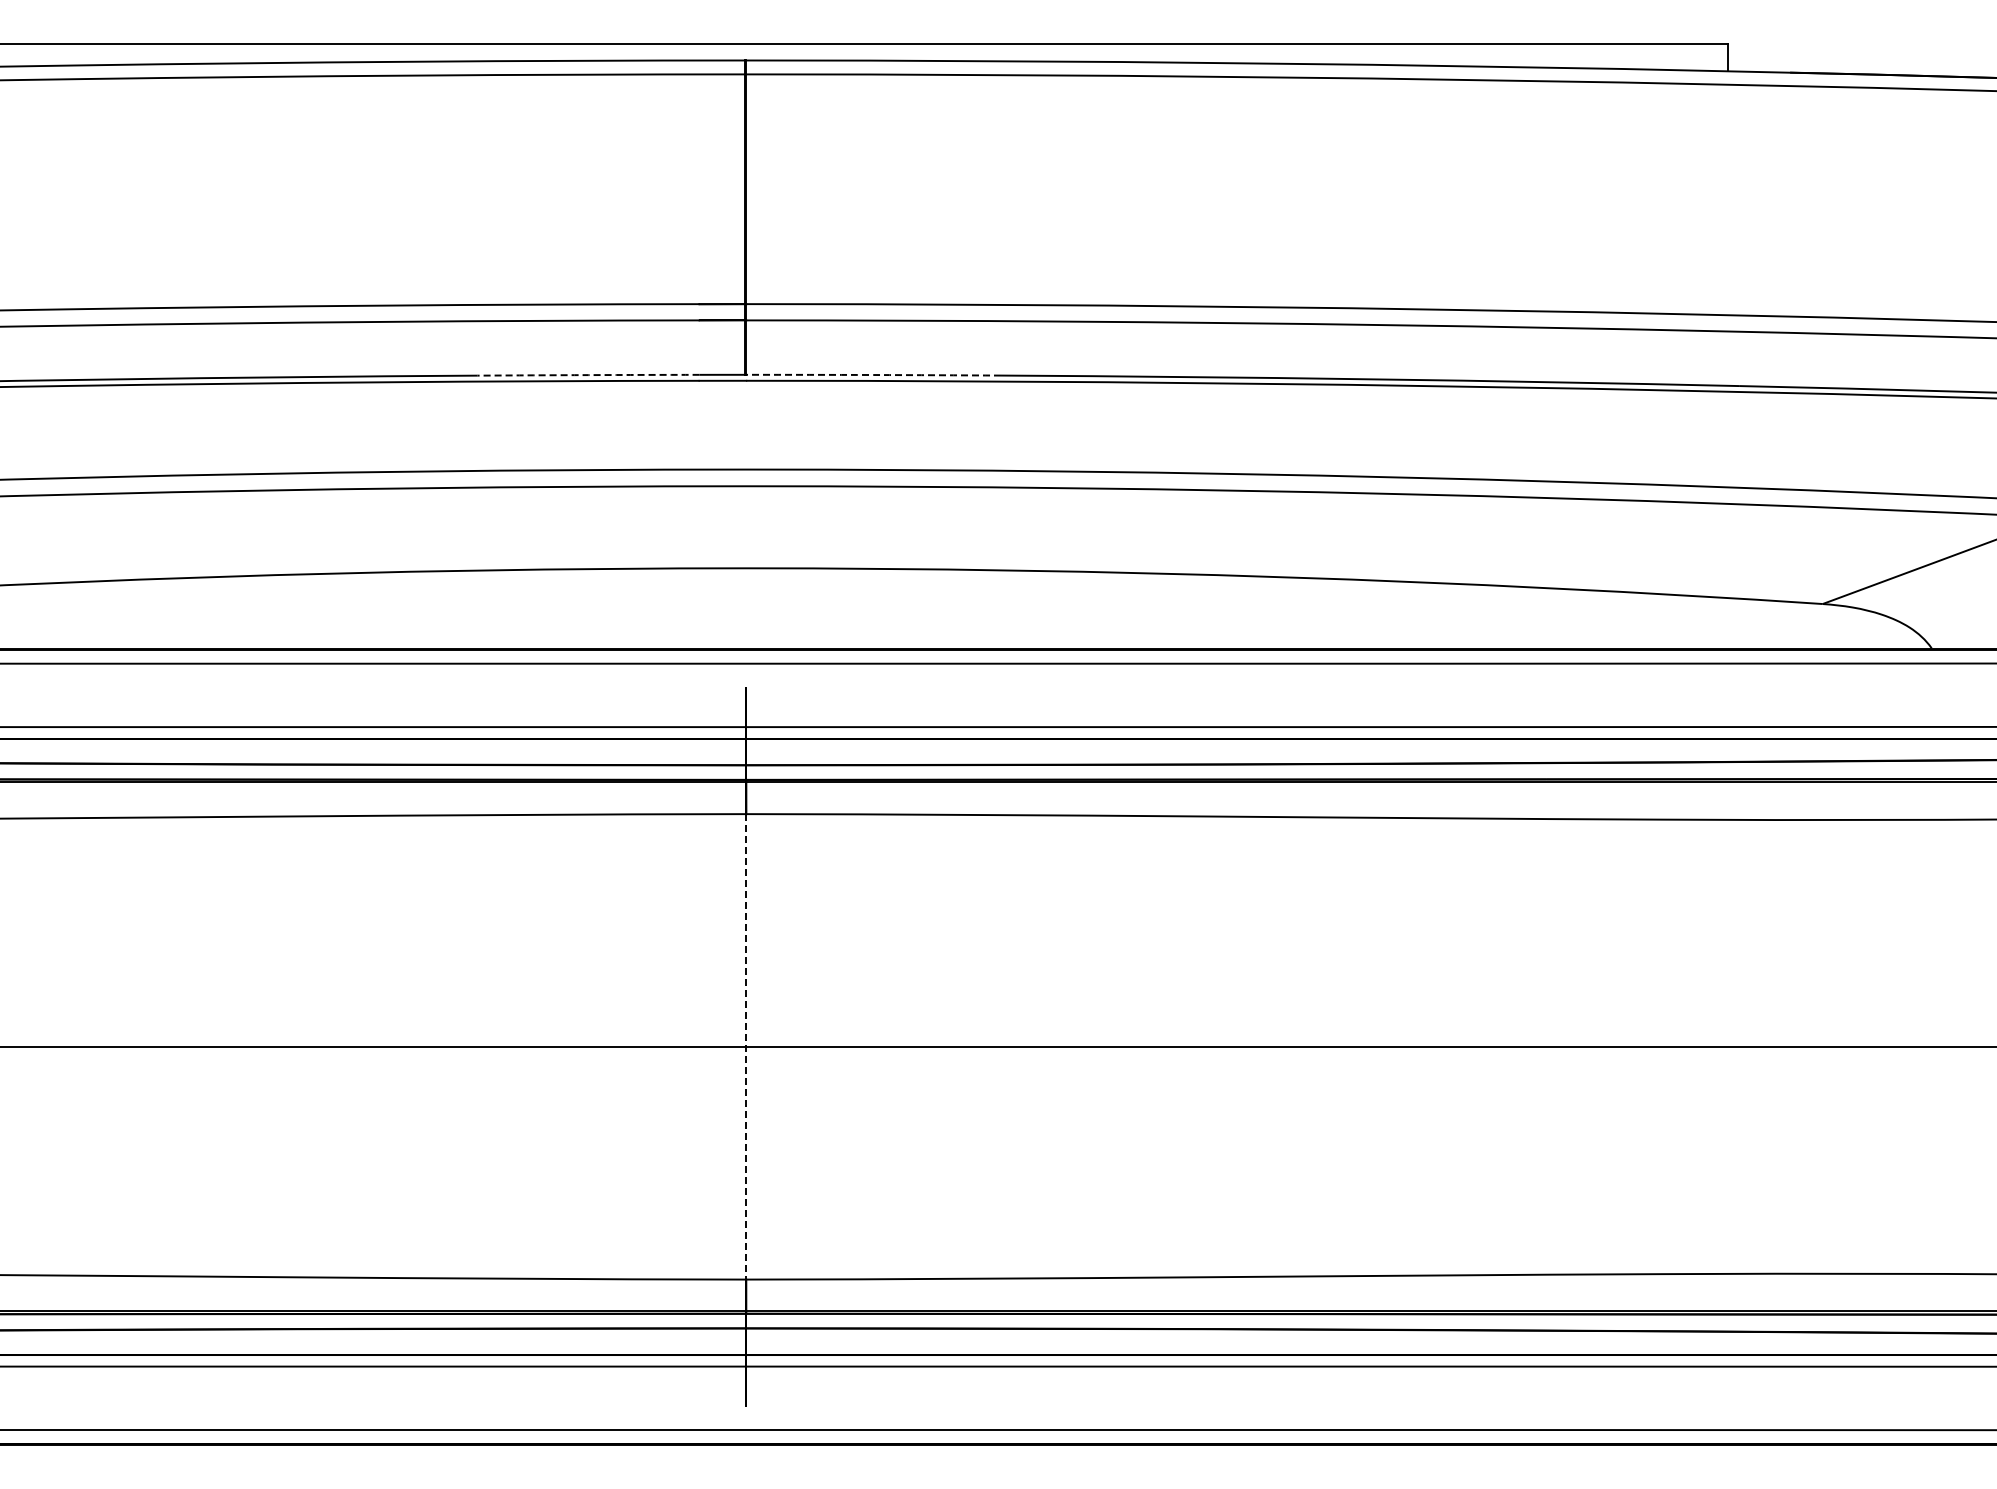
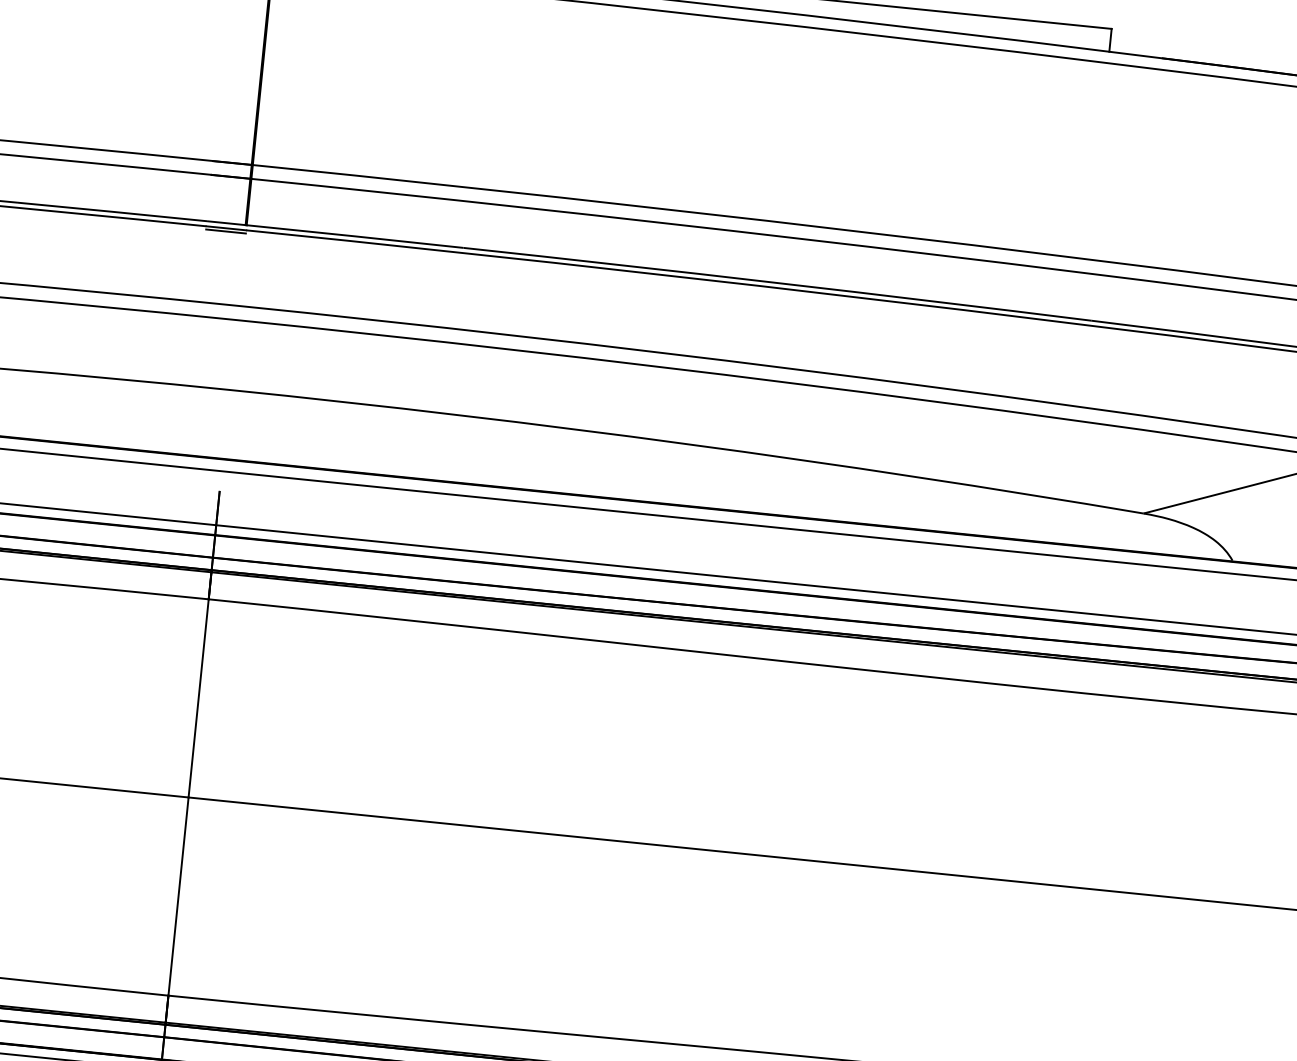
arc: (588, 375) -> (112, 212), dashed -> solid
arc: (873, 375) -> (355, 236), dashed -> solid
line: (722, 384) -> (225, 231), added
line: (746, 1046) -> (188, 797), dashed -> solid

